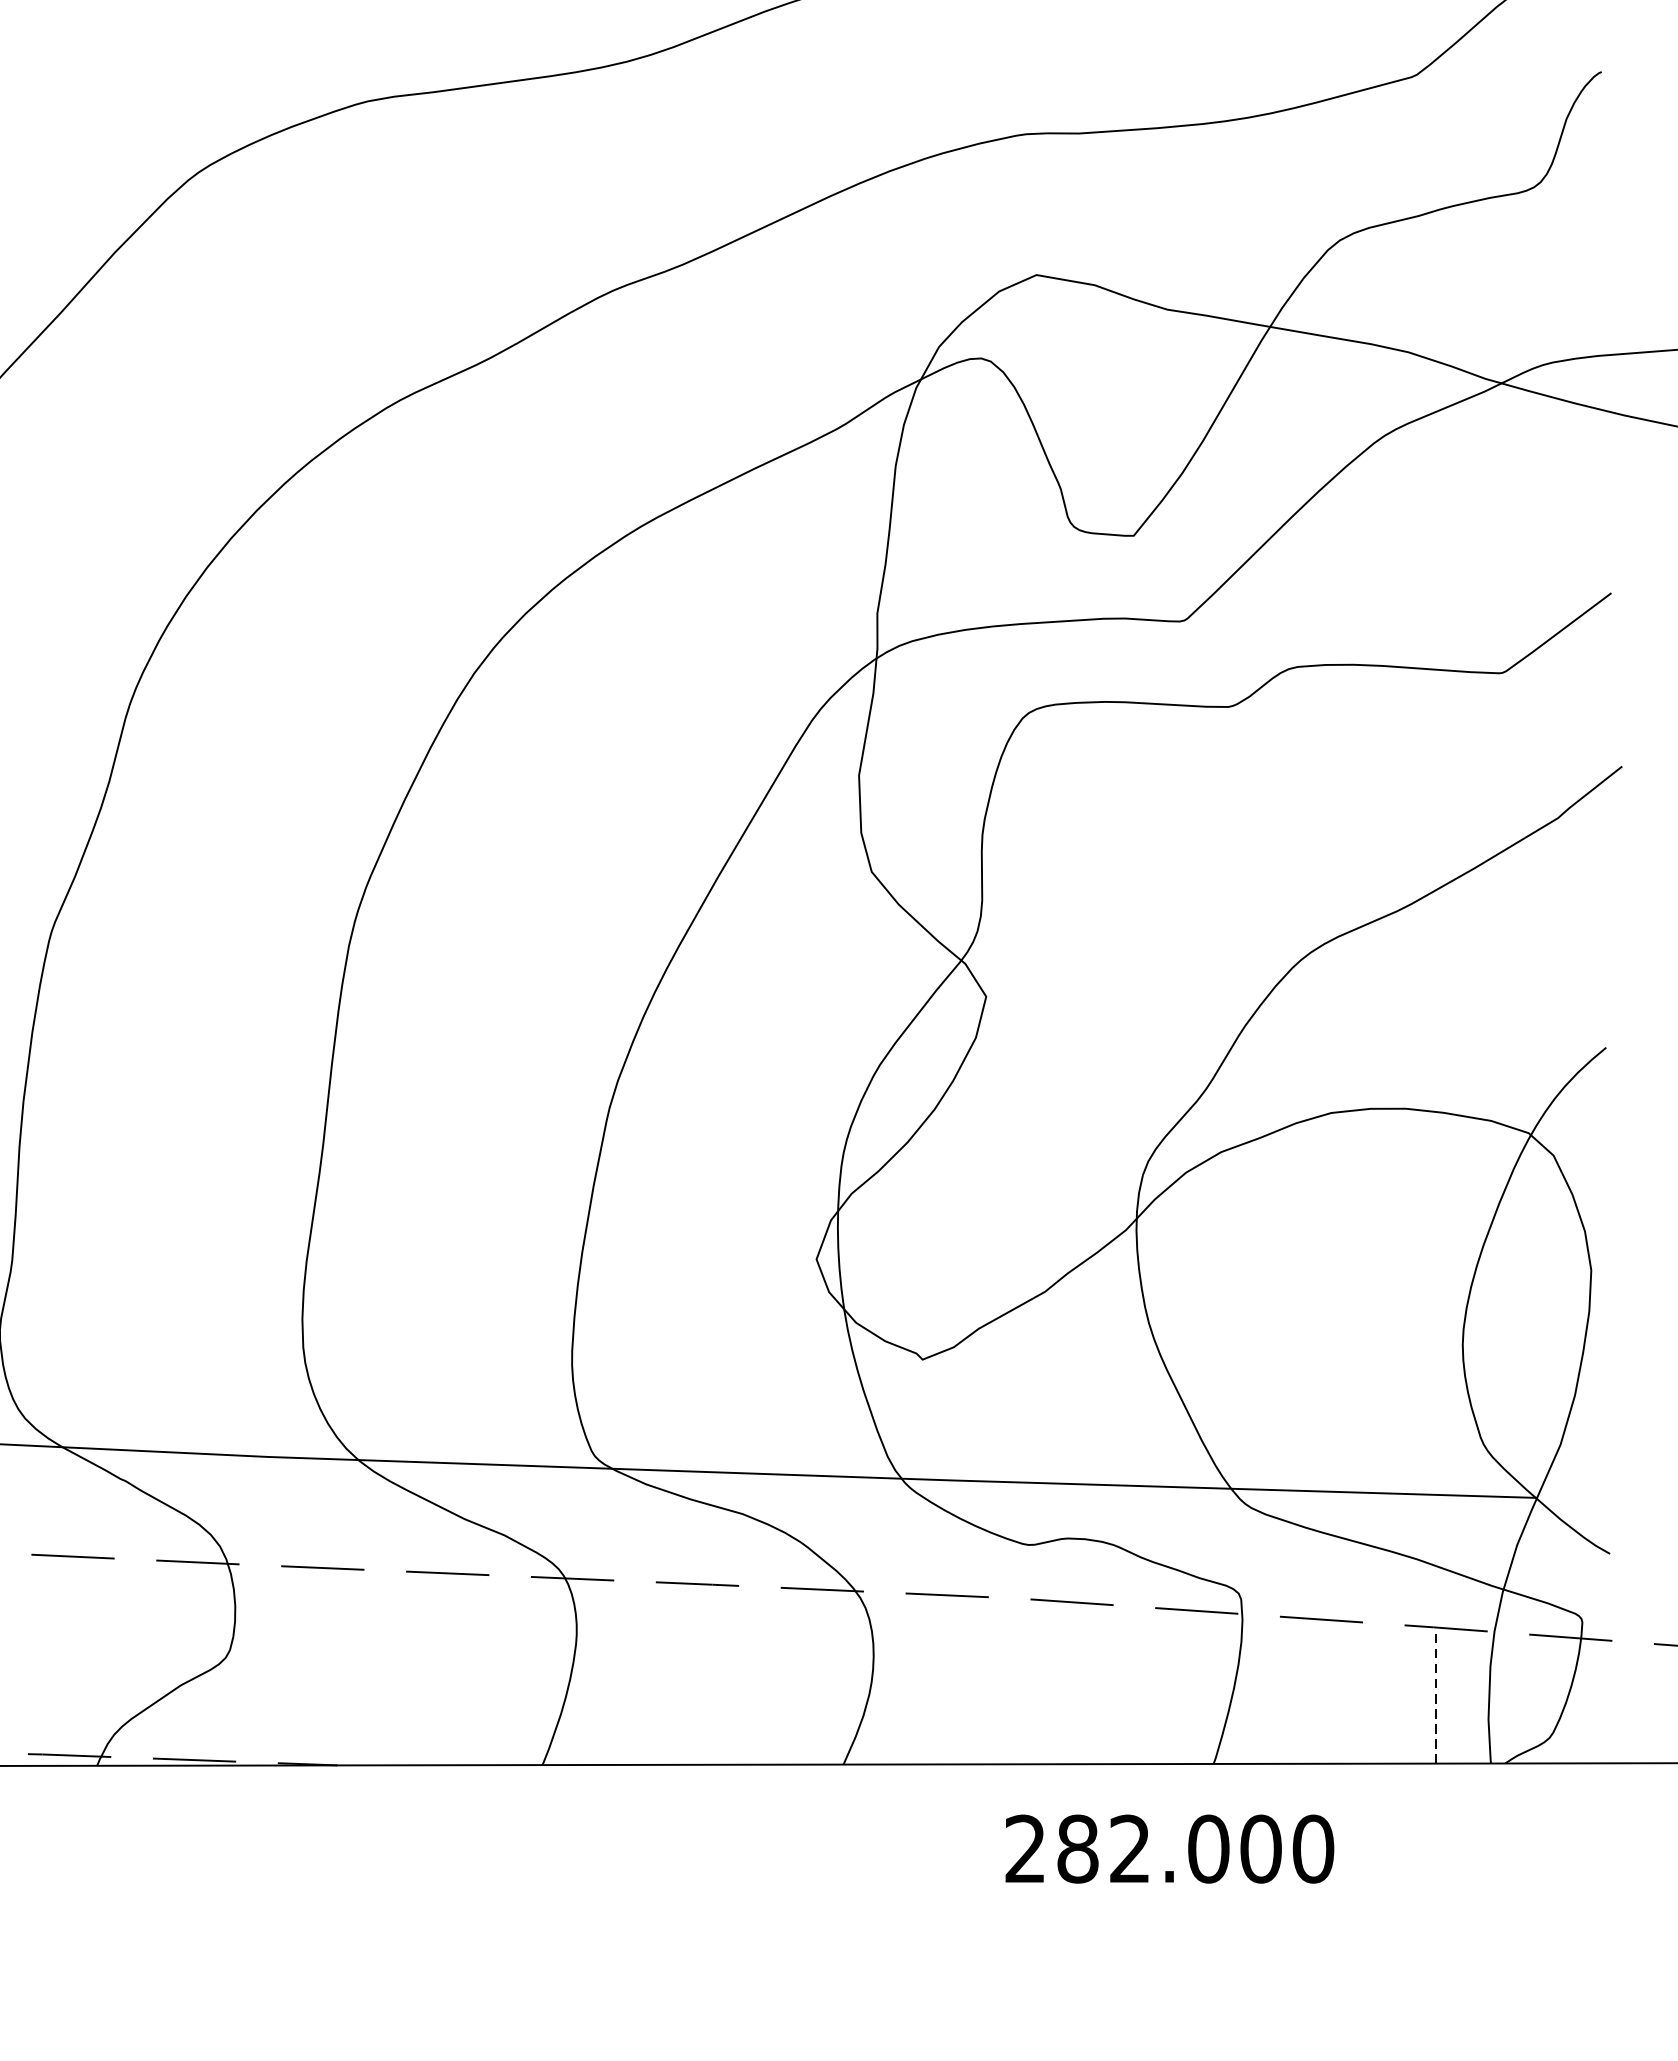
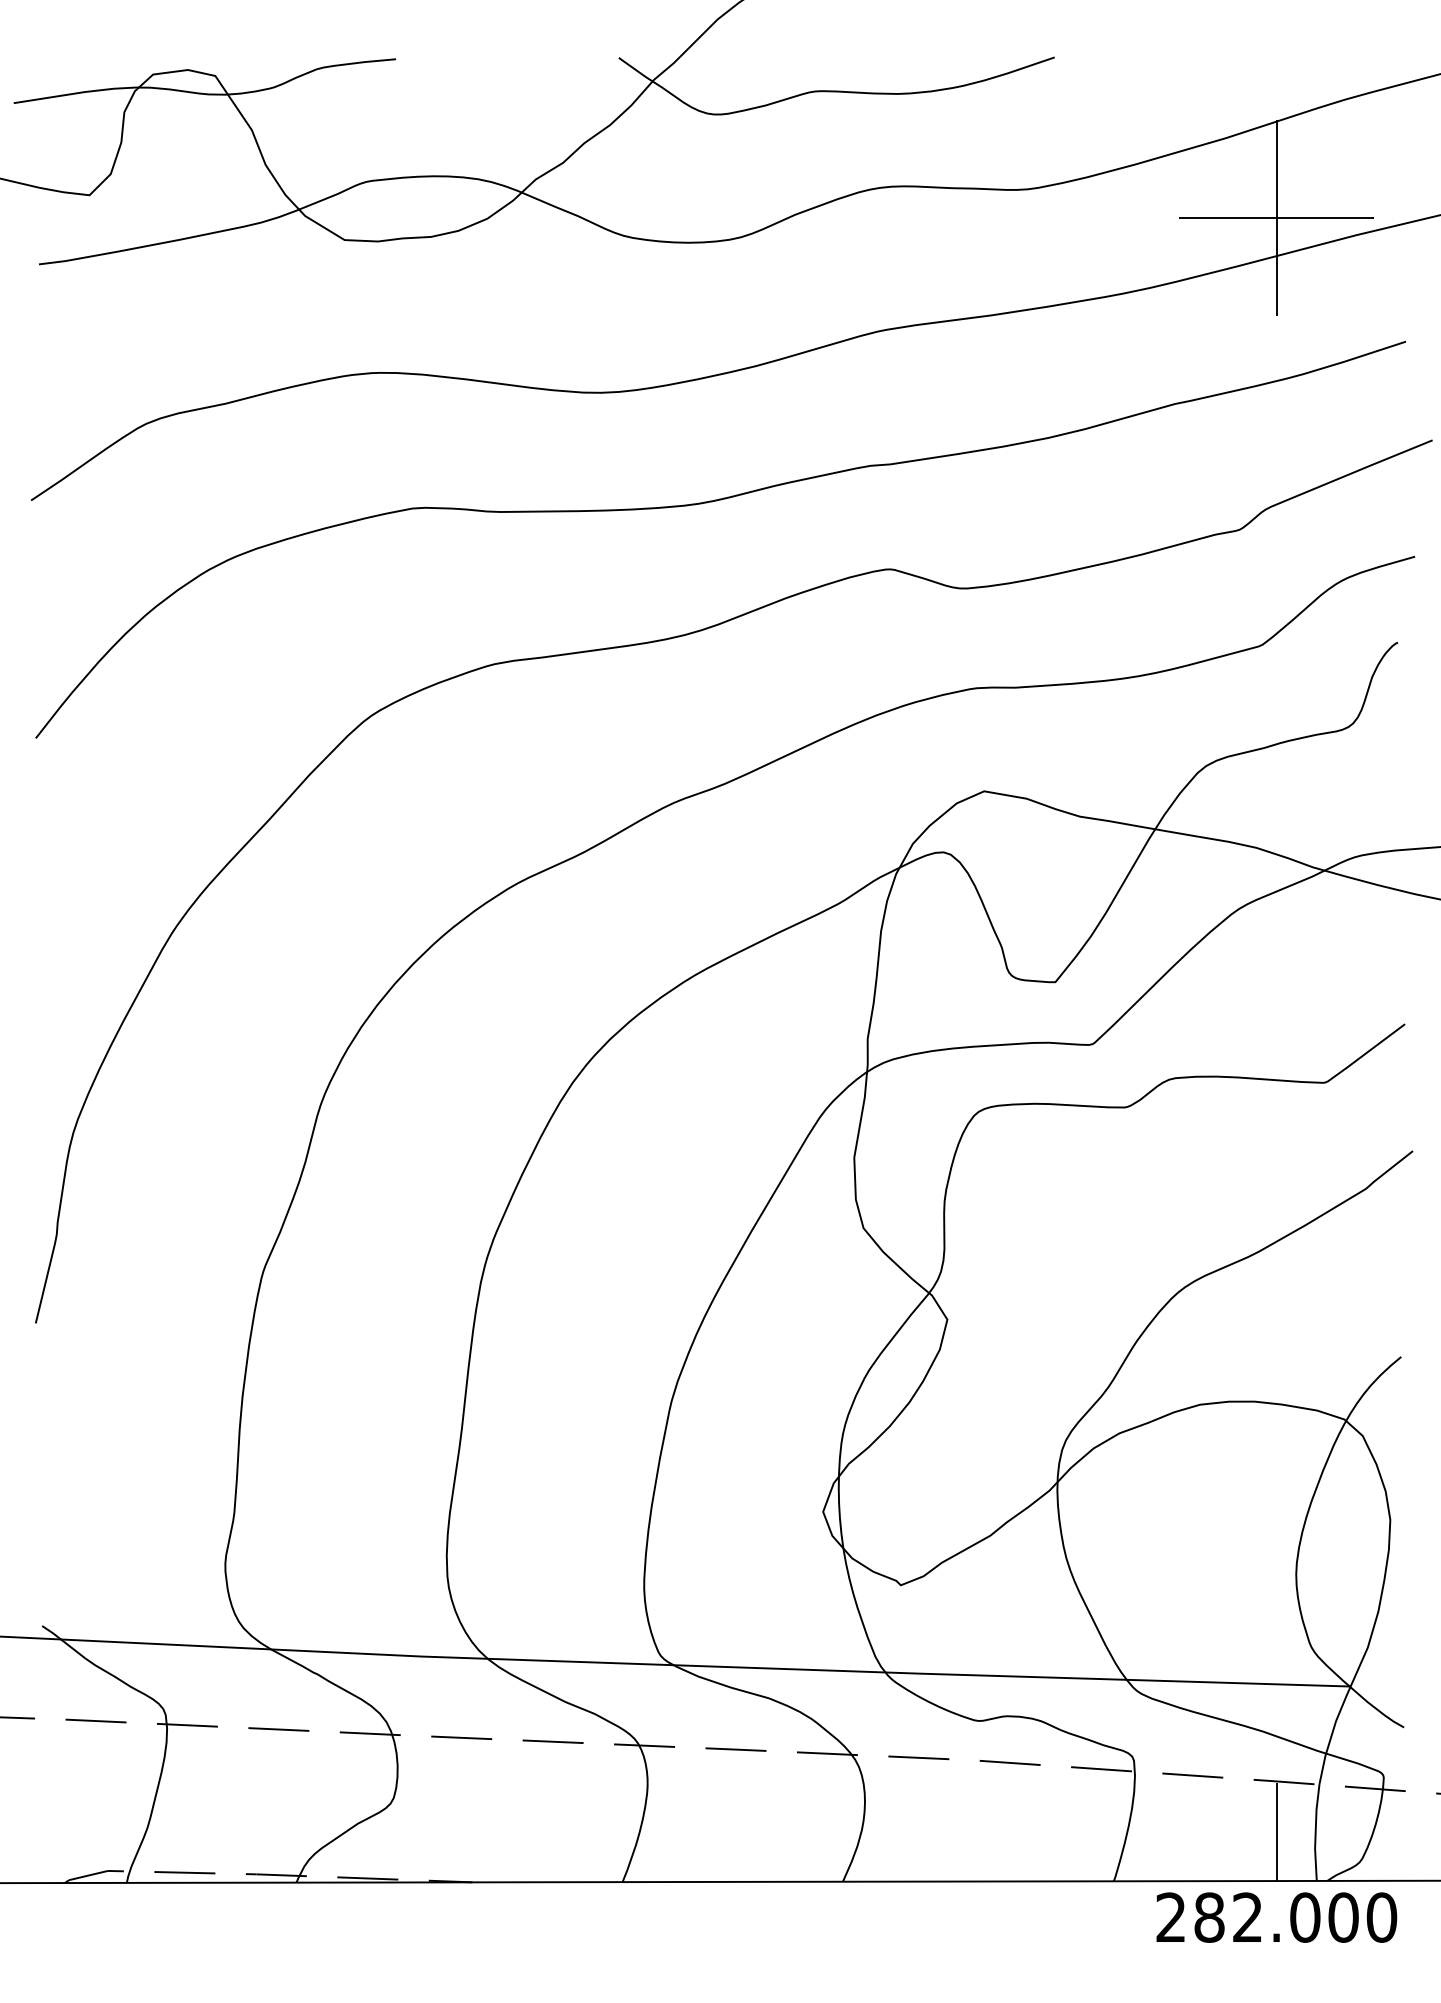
line: (1435, 1697) -> (1276, 1832), dashed -> solid
text: (1169, 1848) -> (1276, 1917), moved

